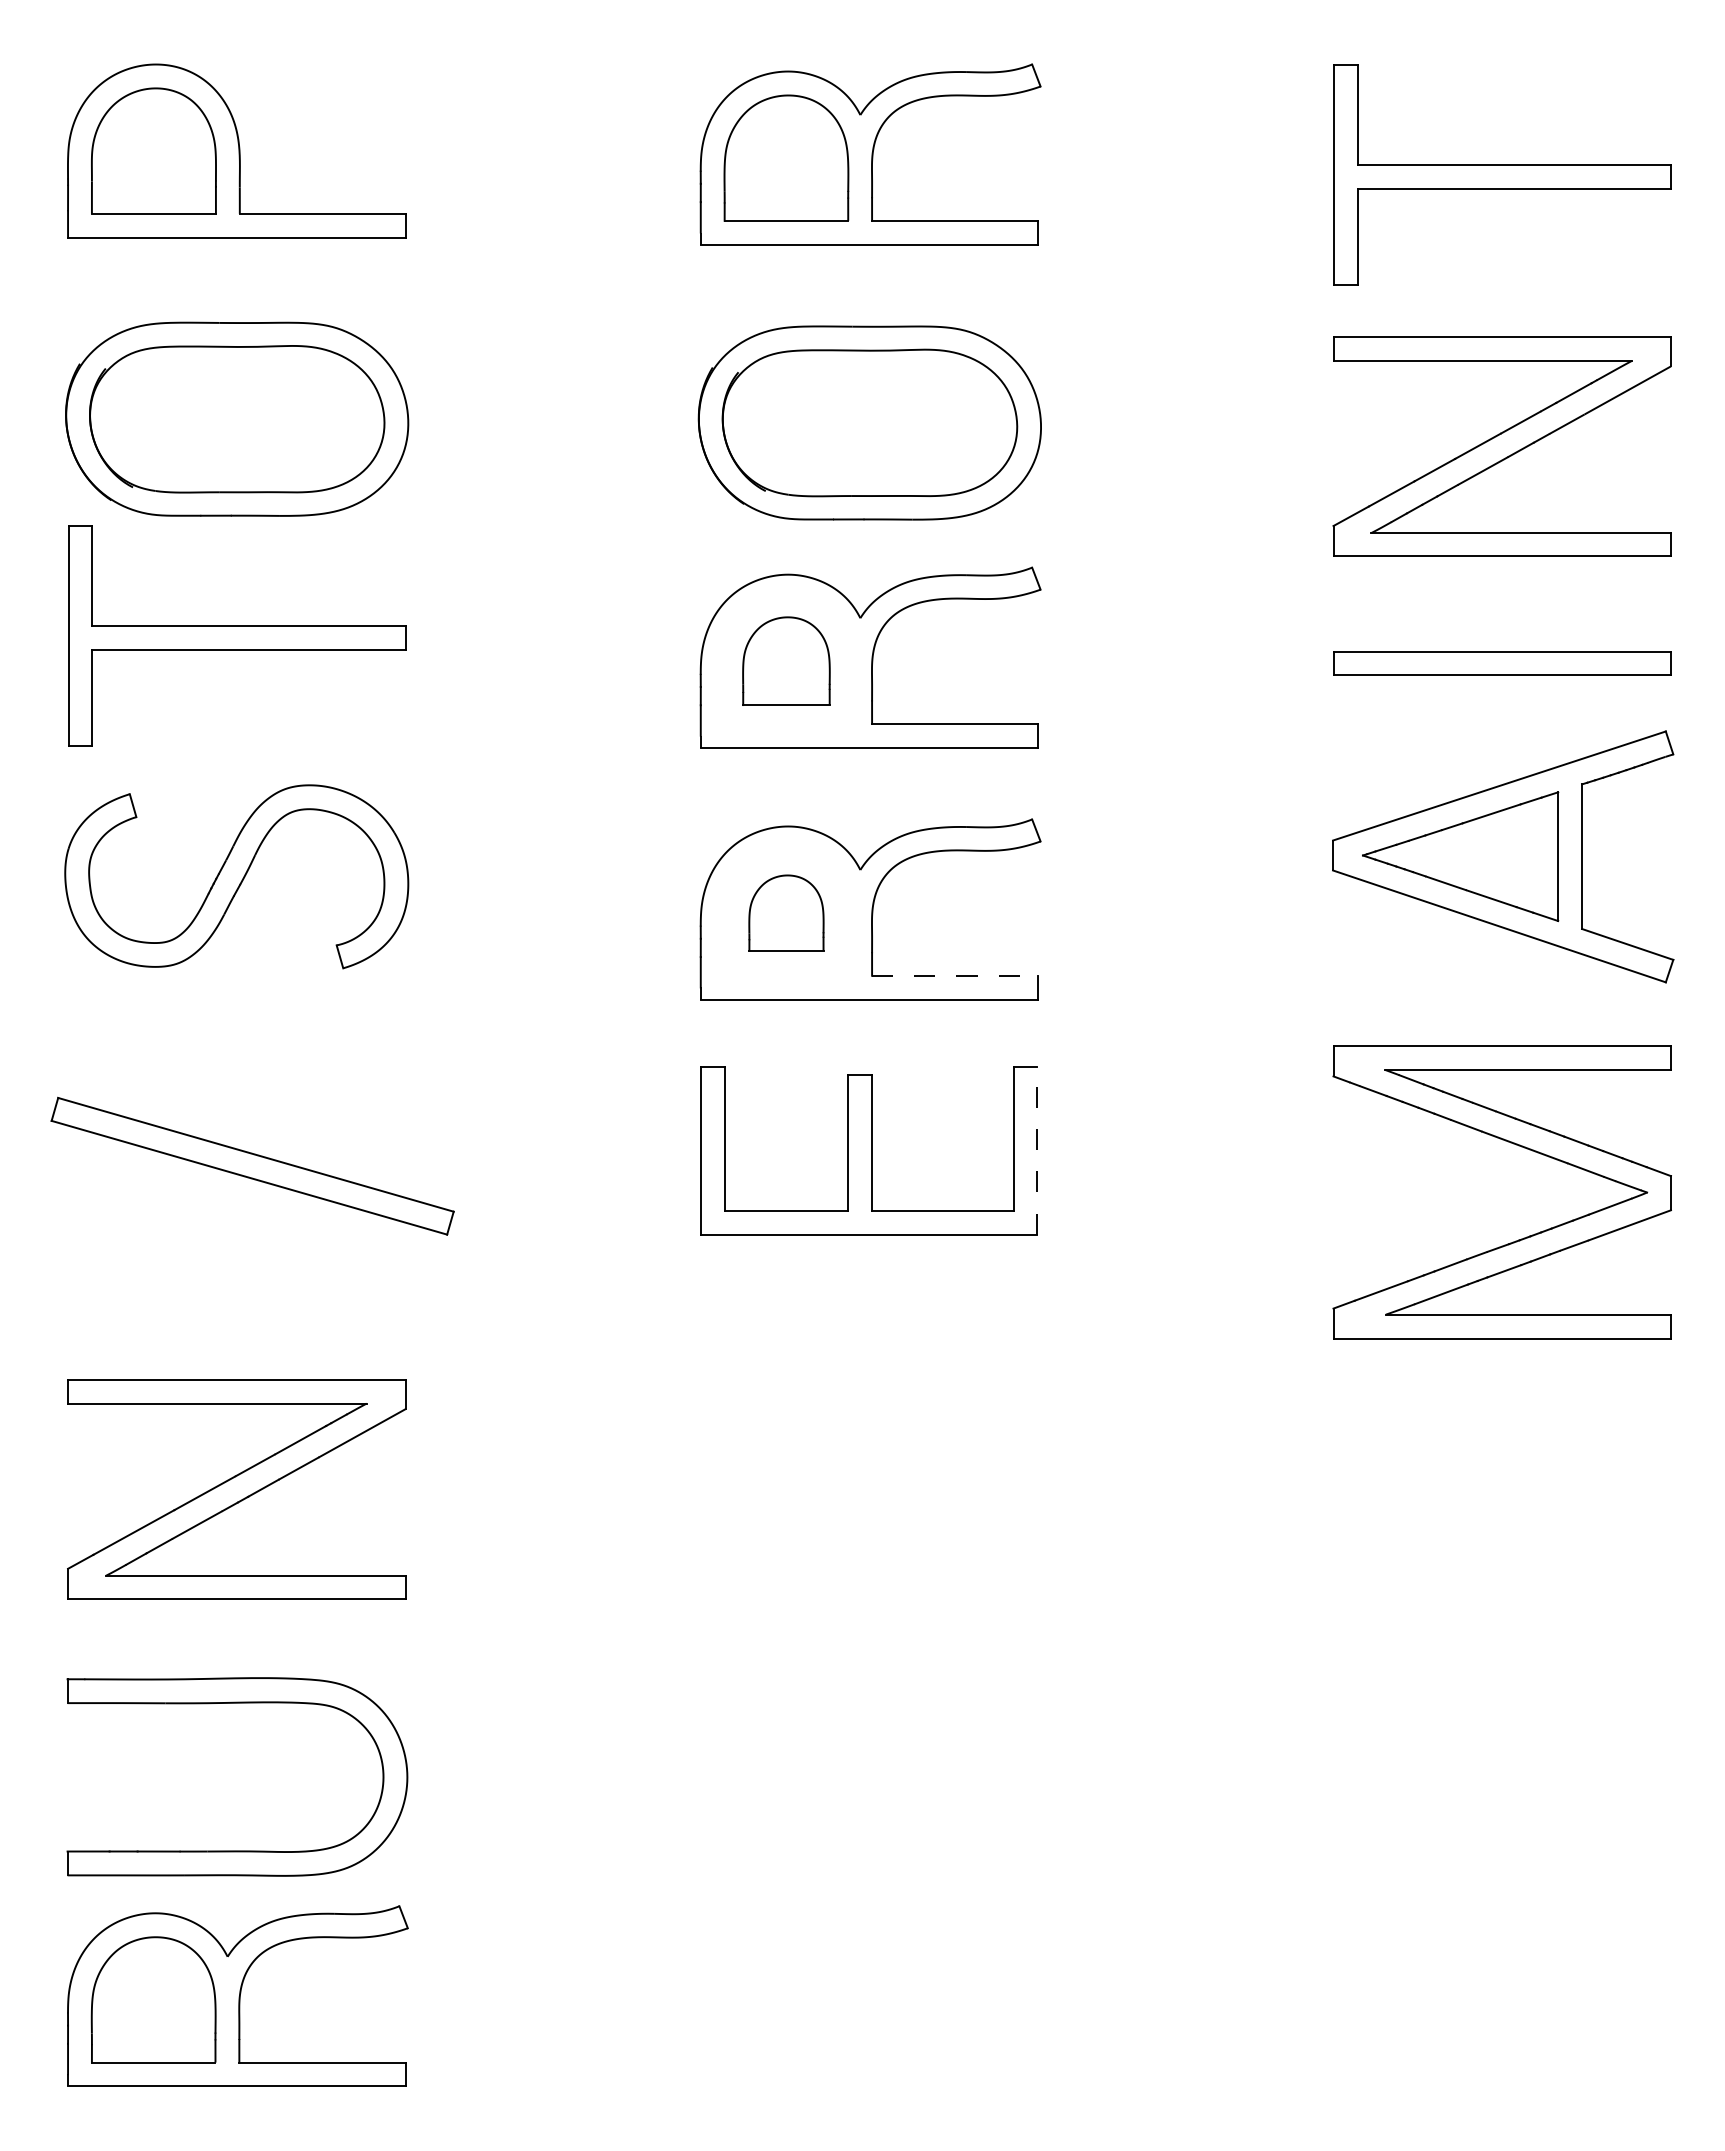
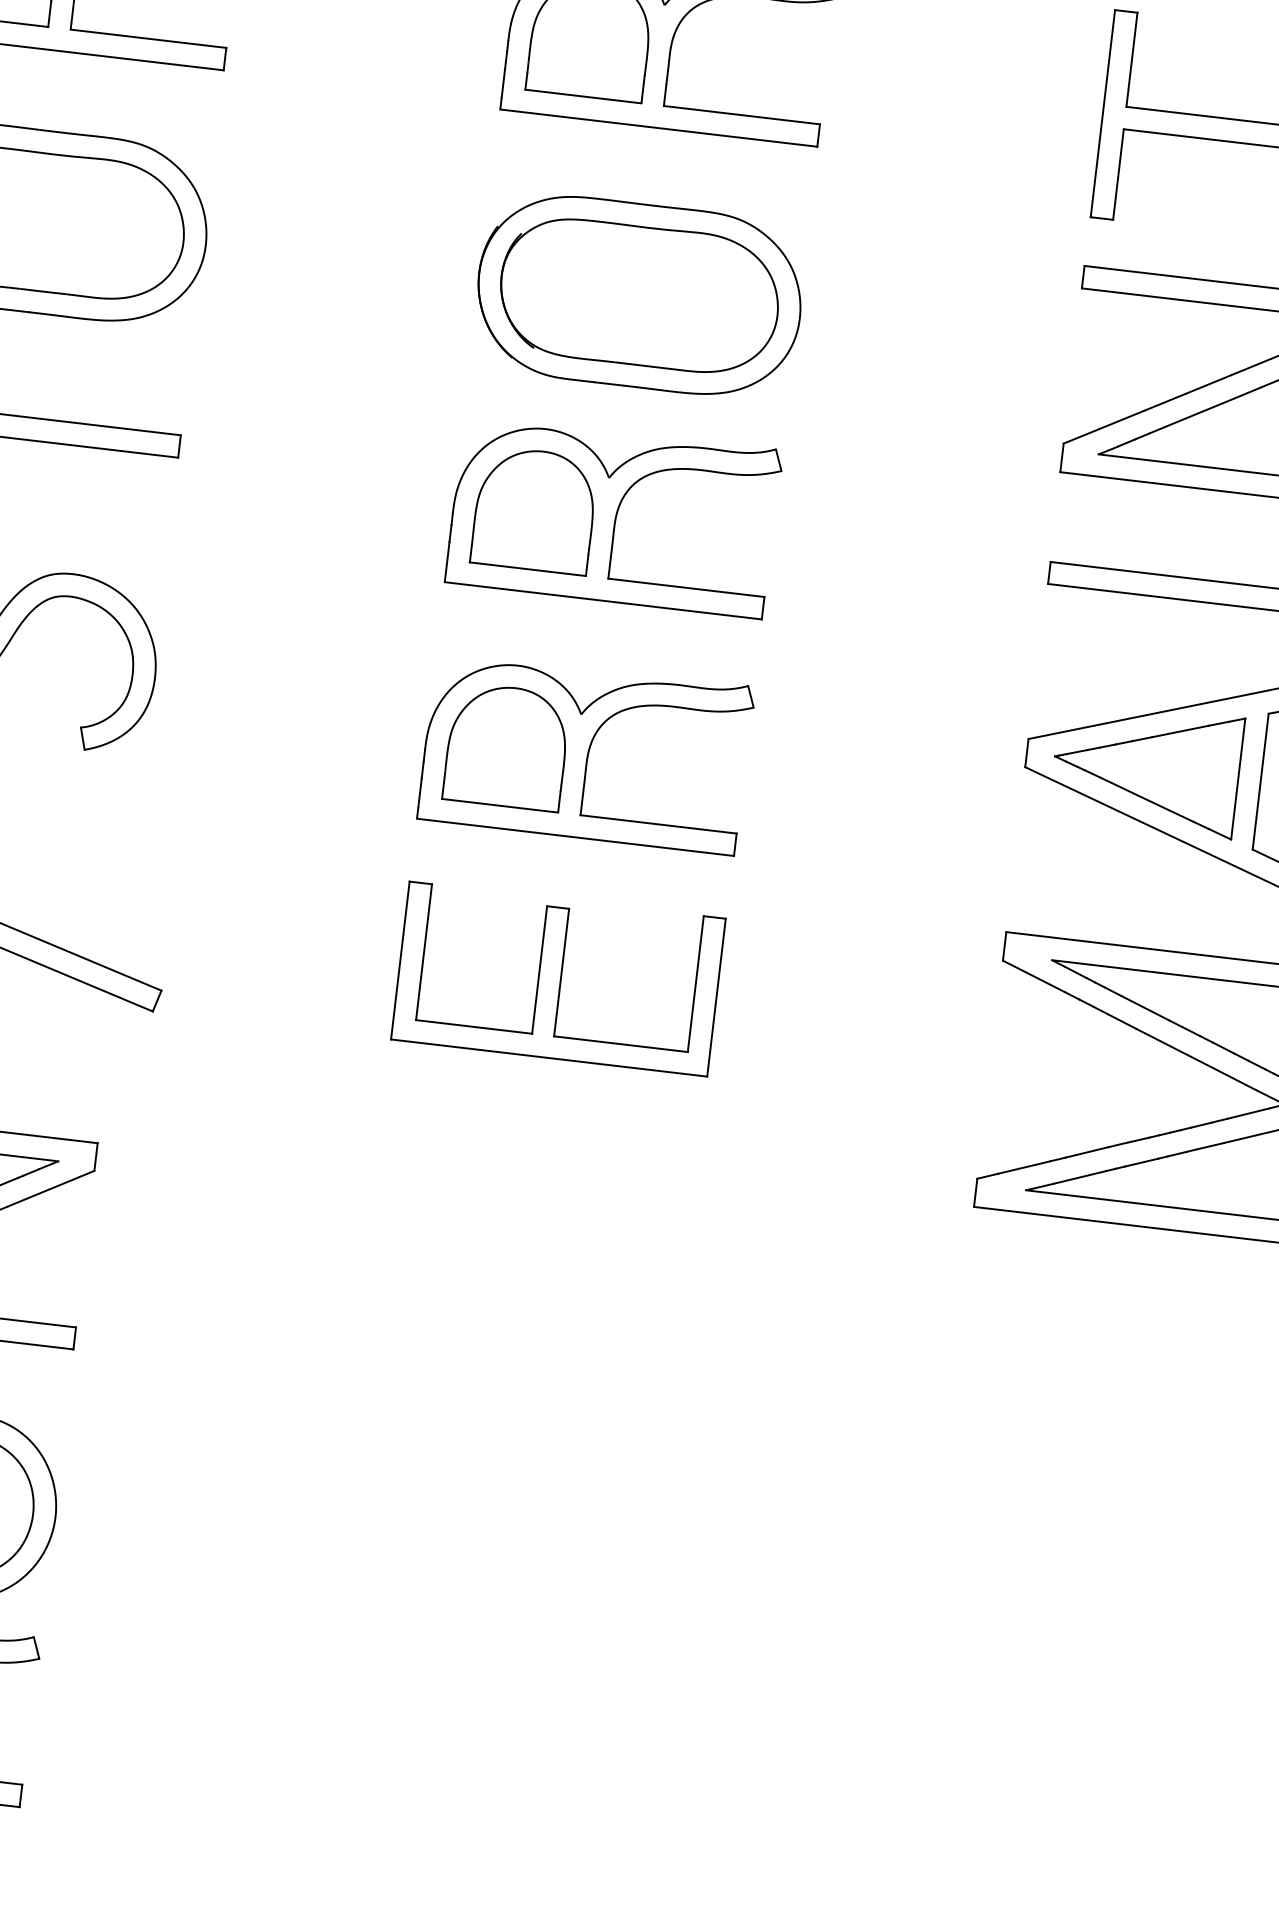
part: (786, 660) -> (534, 509), size x1.43
part: (786, 912) -> (507, 746), size x1.67
line: (955, 975) -> (658, 824), dashed -> solid
line: (1037, 1150) -> (716, 997), dashed -> solid

